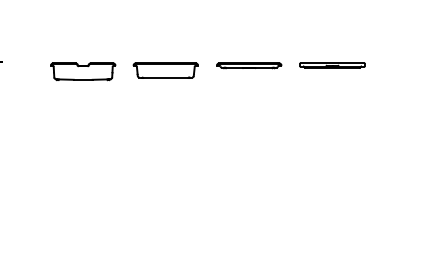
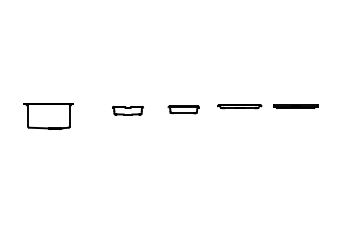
part: (165, 70) -> (183, 109), size x0.7
part: (82, 71) -> (127, 110), size x0.7

